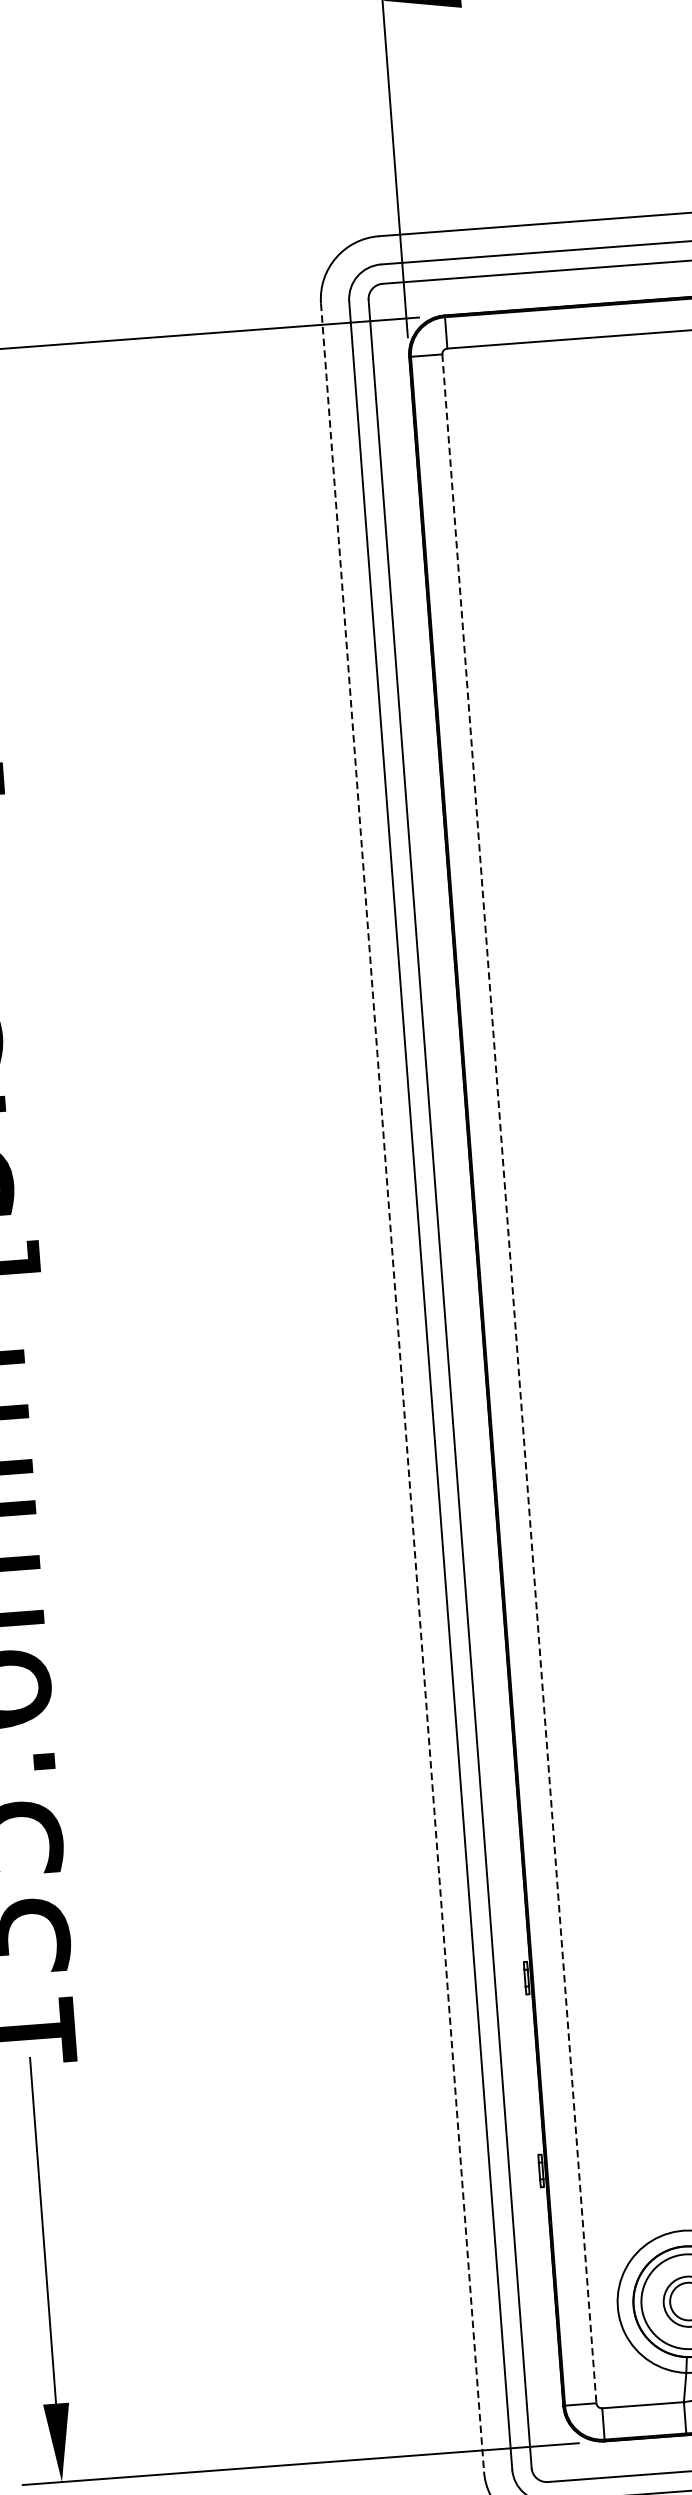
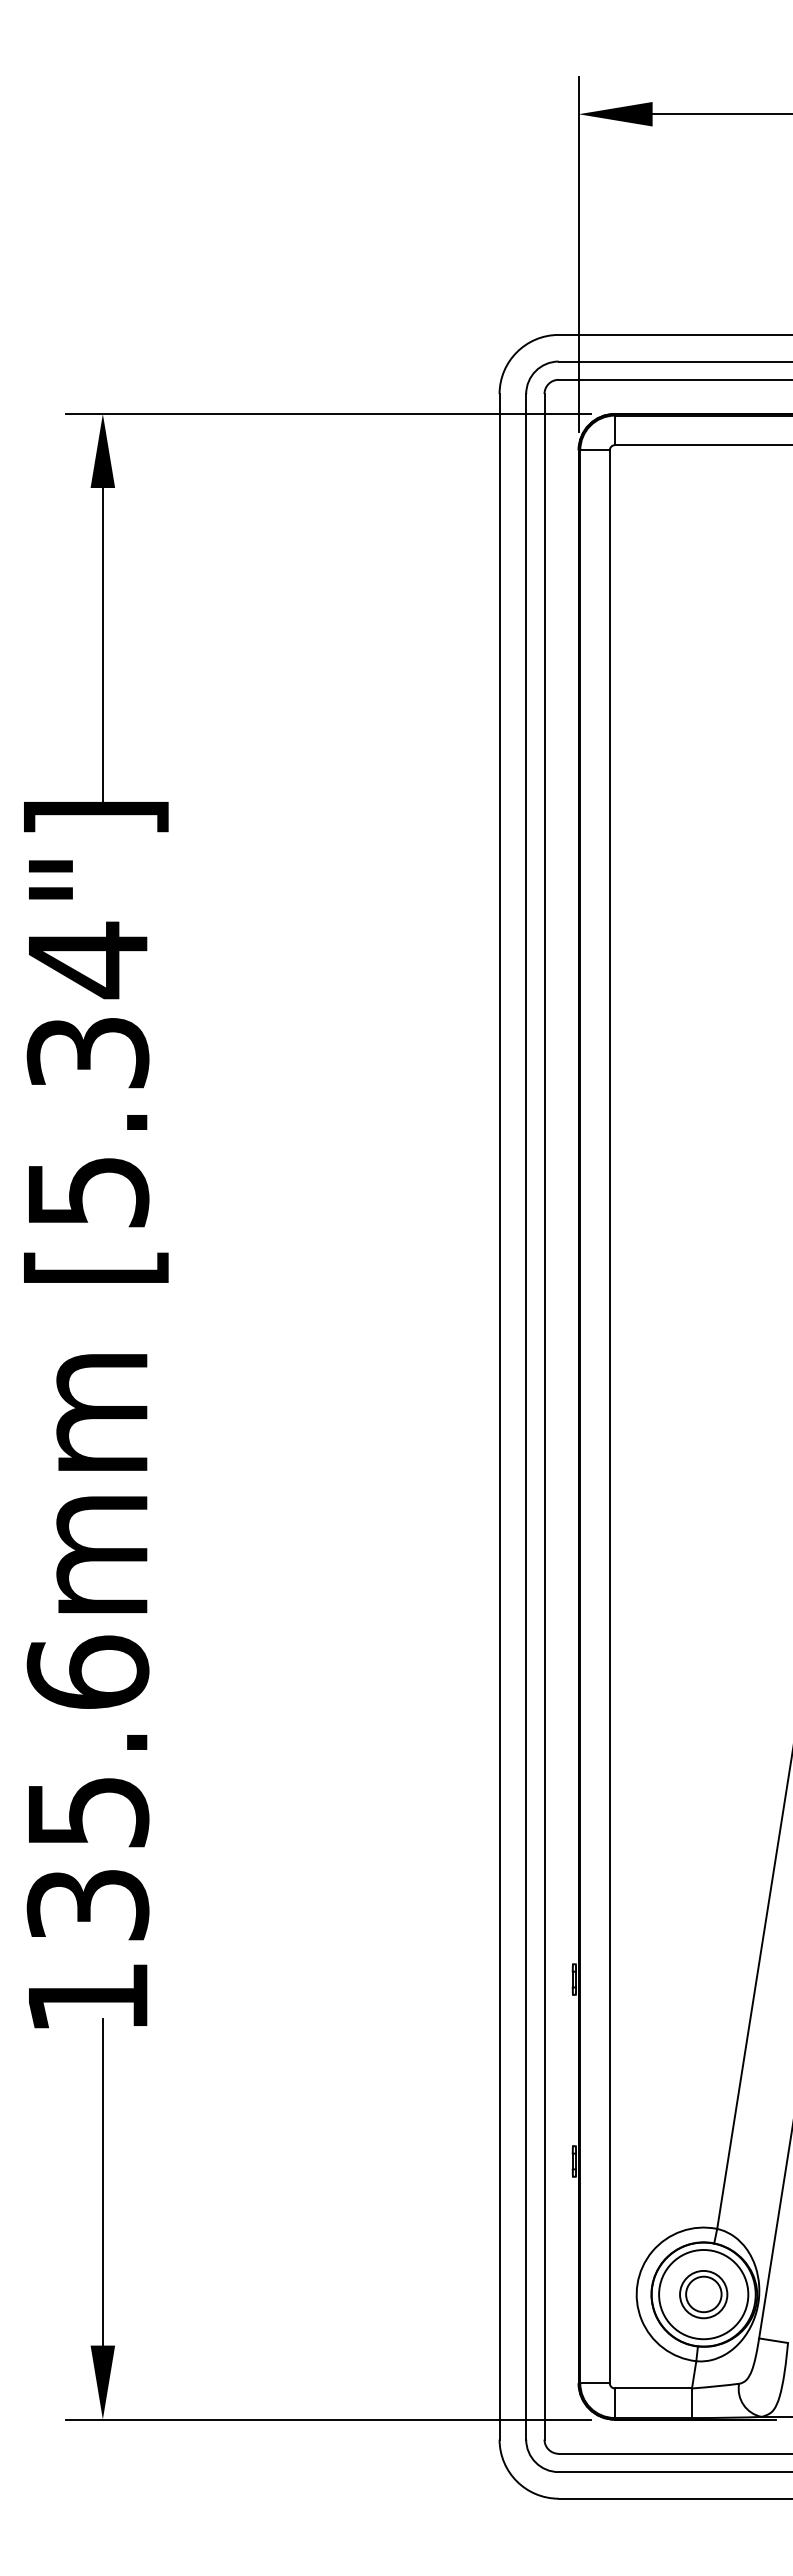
line: (519, 1378) -> (609, 1416), dashed -> solid
line: (402, 1387) -> (499, 1416), dashed -> solid

